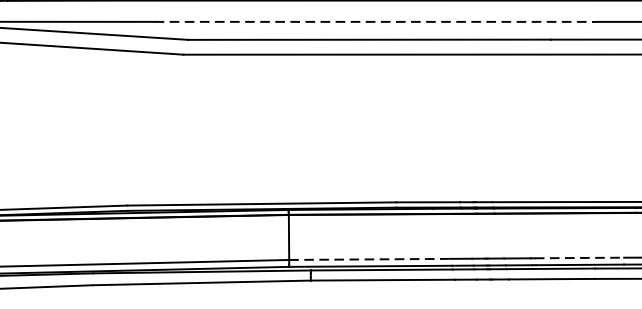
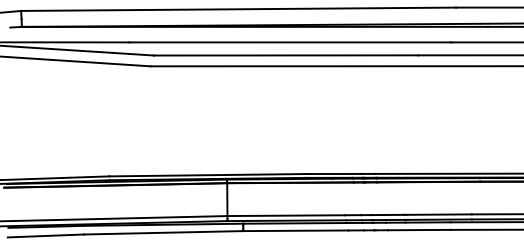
line: (375, 22) -> (290, 42), dashed -> solid
line: (579, 257) -> (439, 214), dashed -> solid
line: (370, 259) -> (286, 215), dashed -> solid

